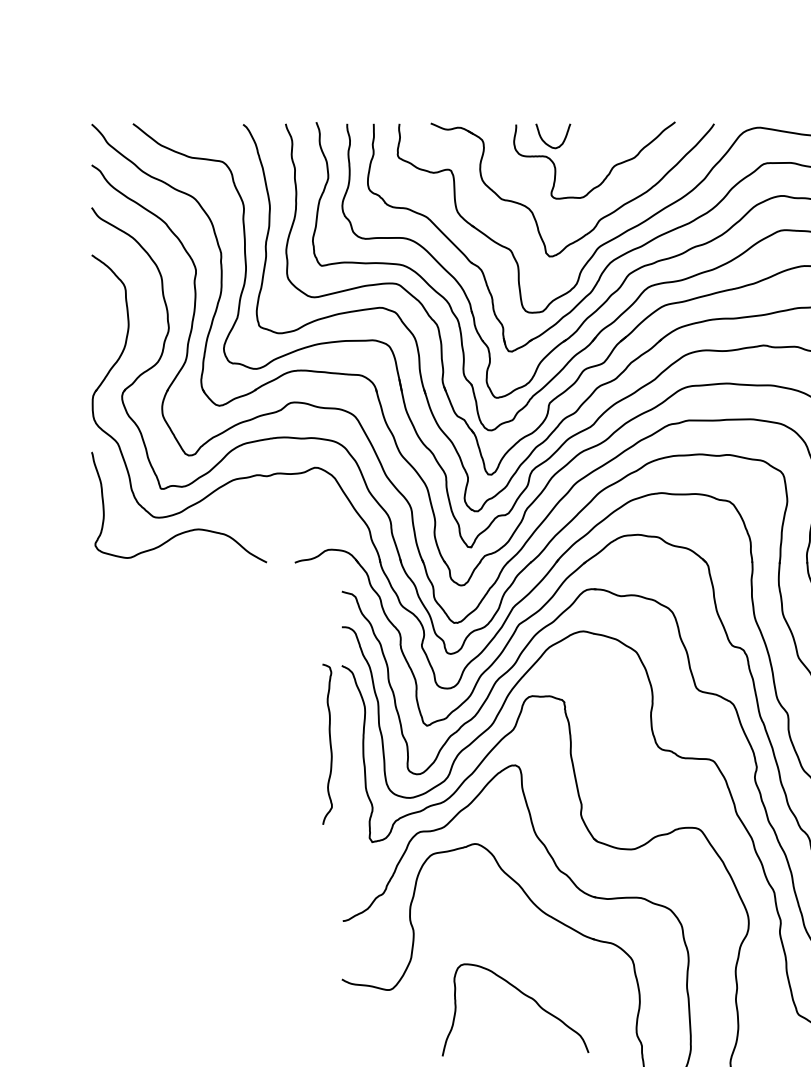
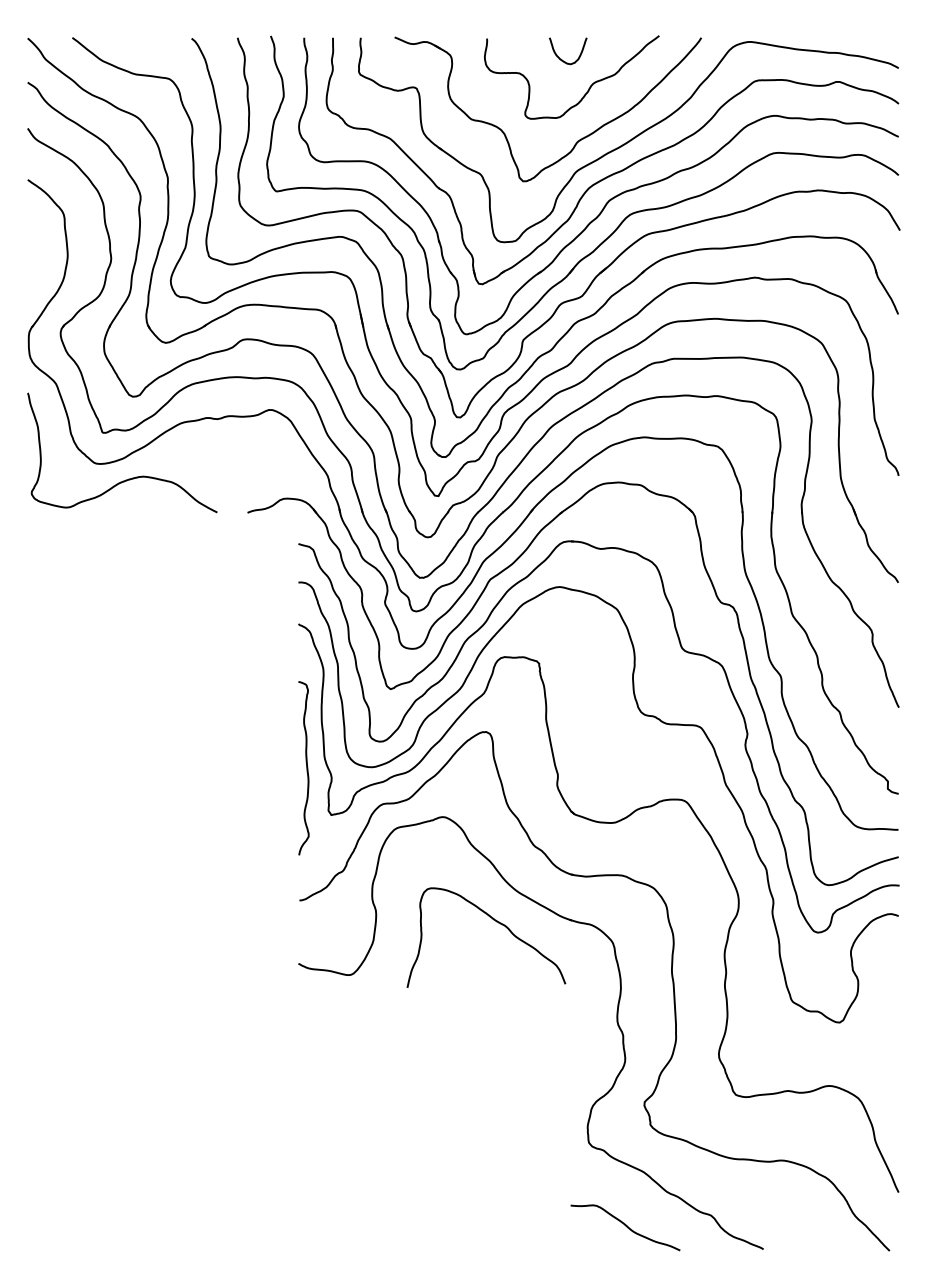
curve: (548, 143) -> (562, 59), moved
curve: (329, 744) -> (306, 768), moved
curve: (524, 995) -> (496, 922), moved

